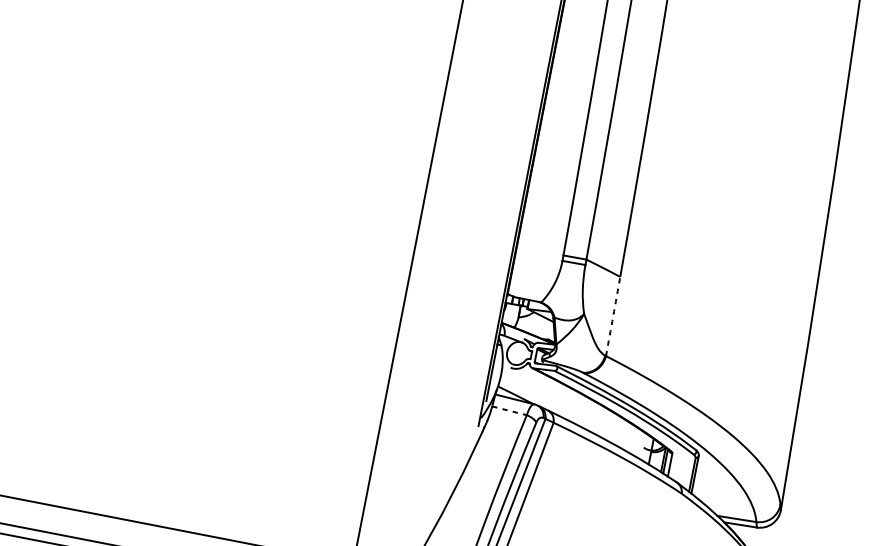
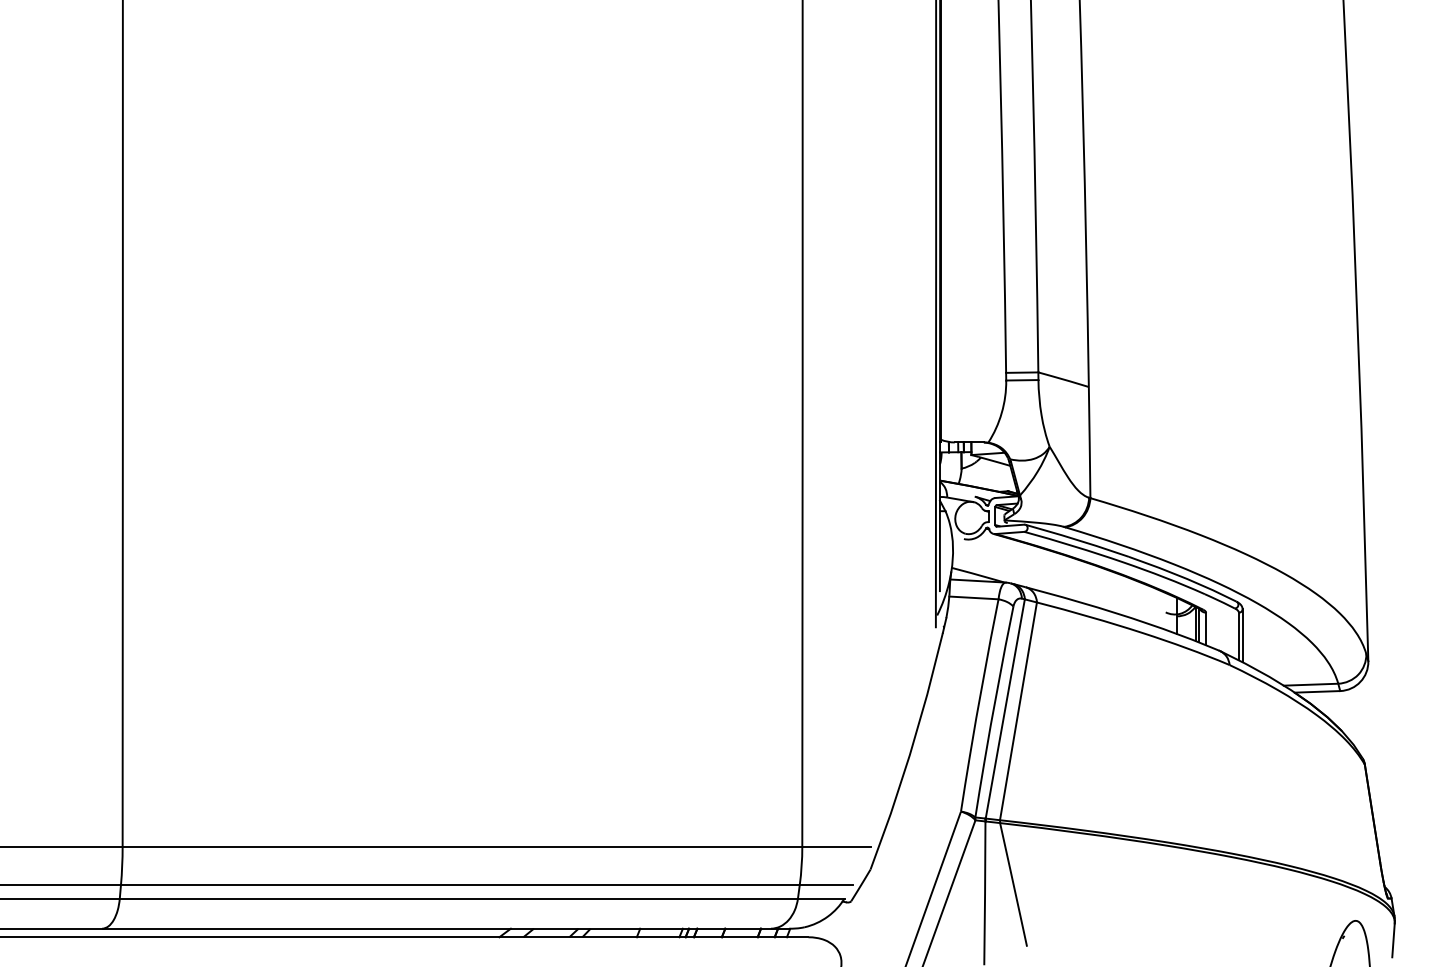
arc: (613, 316) -> (1089, 442), dashed -> solid
line: (509, 410) -> (973, 597), dashed -> solid

